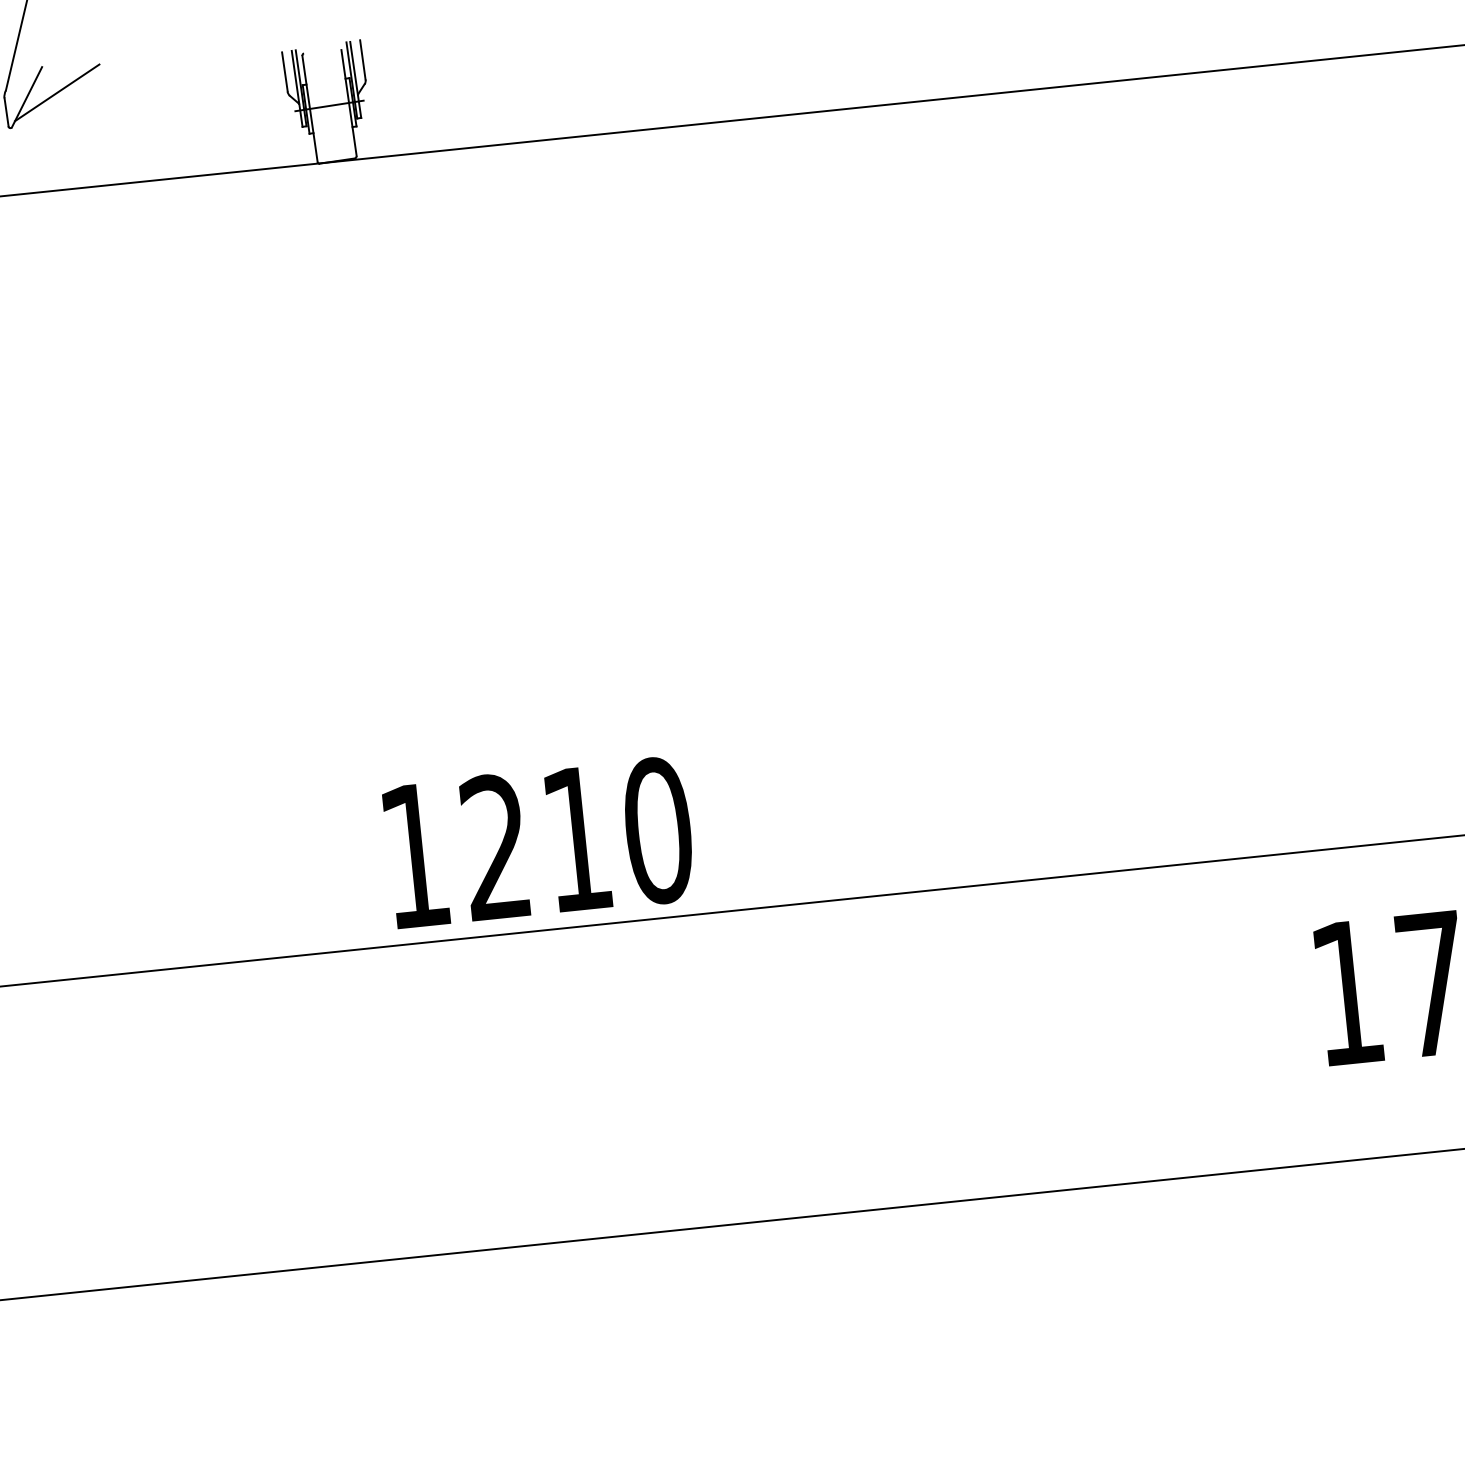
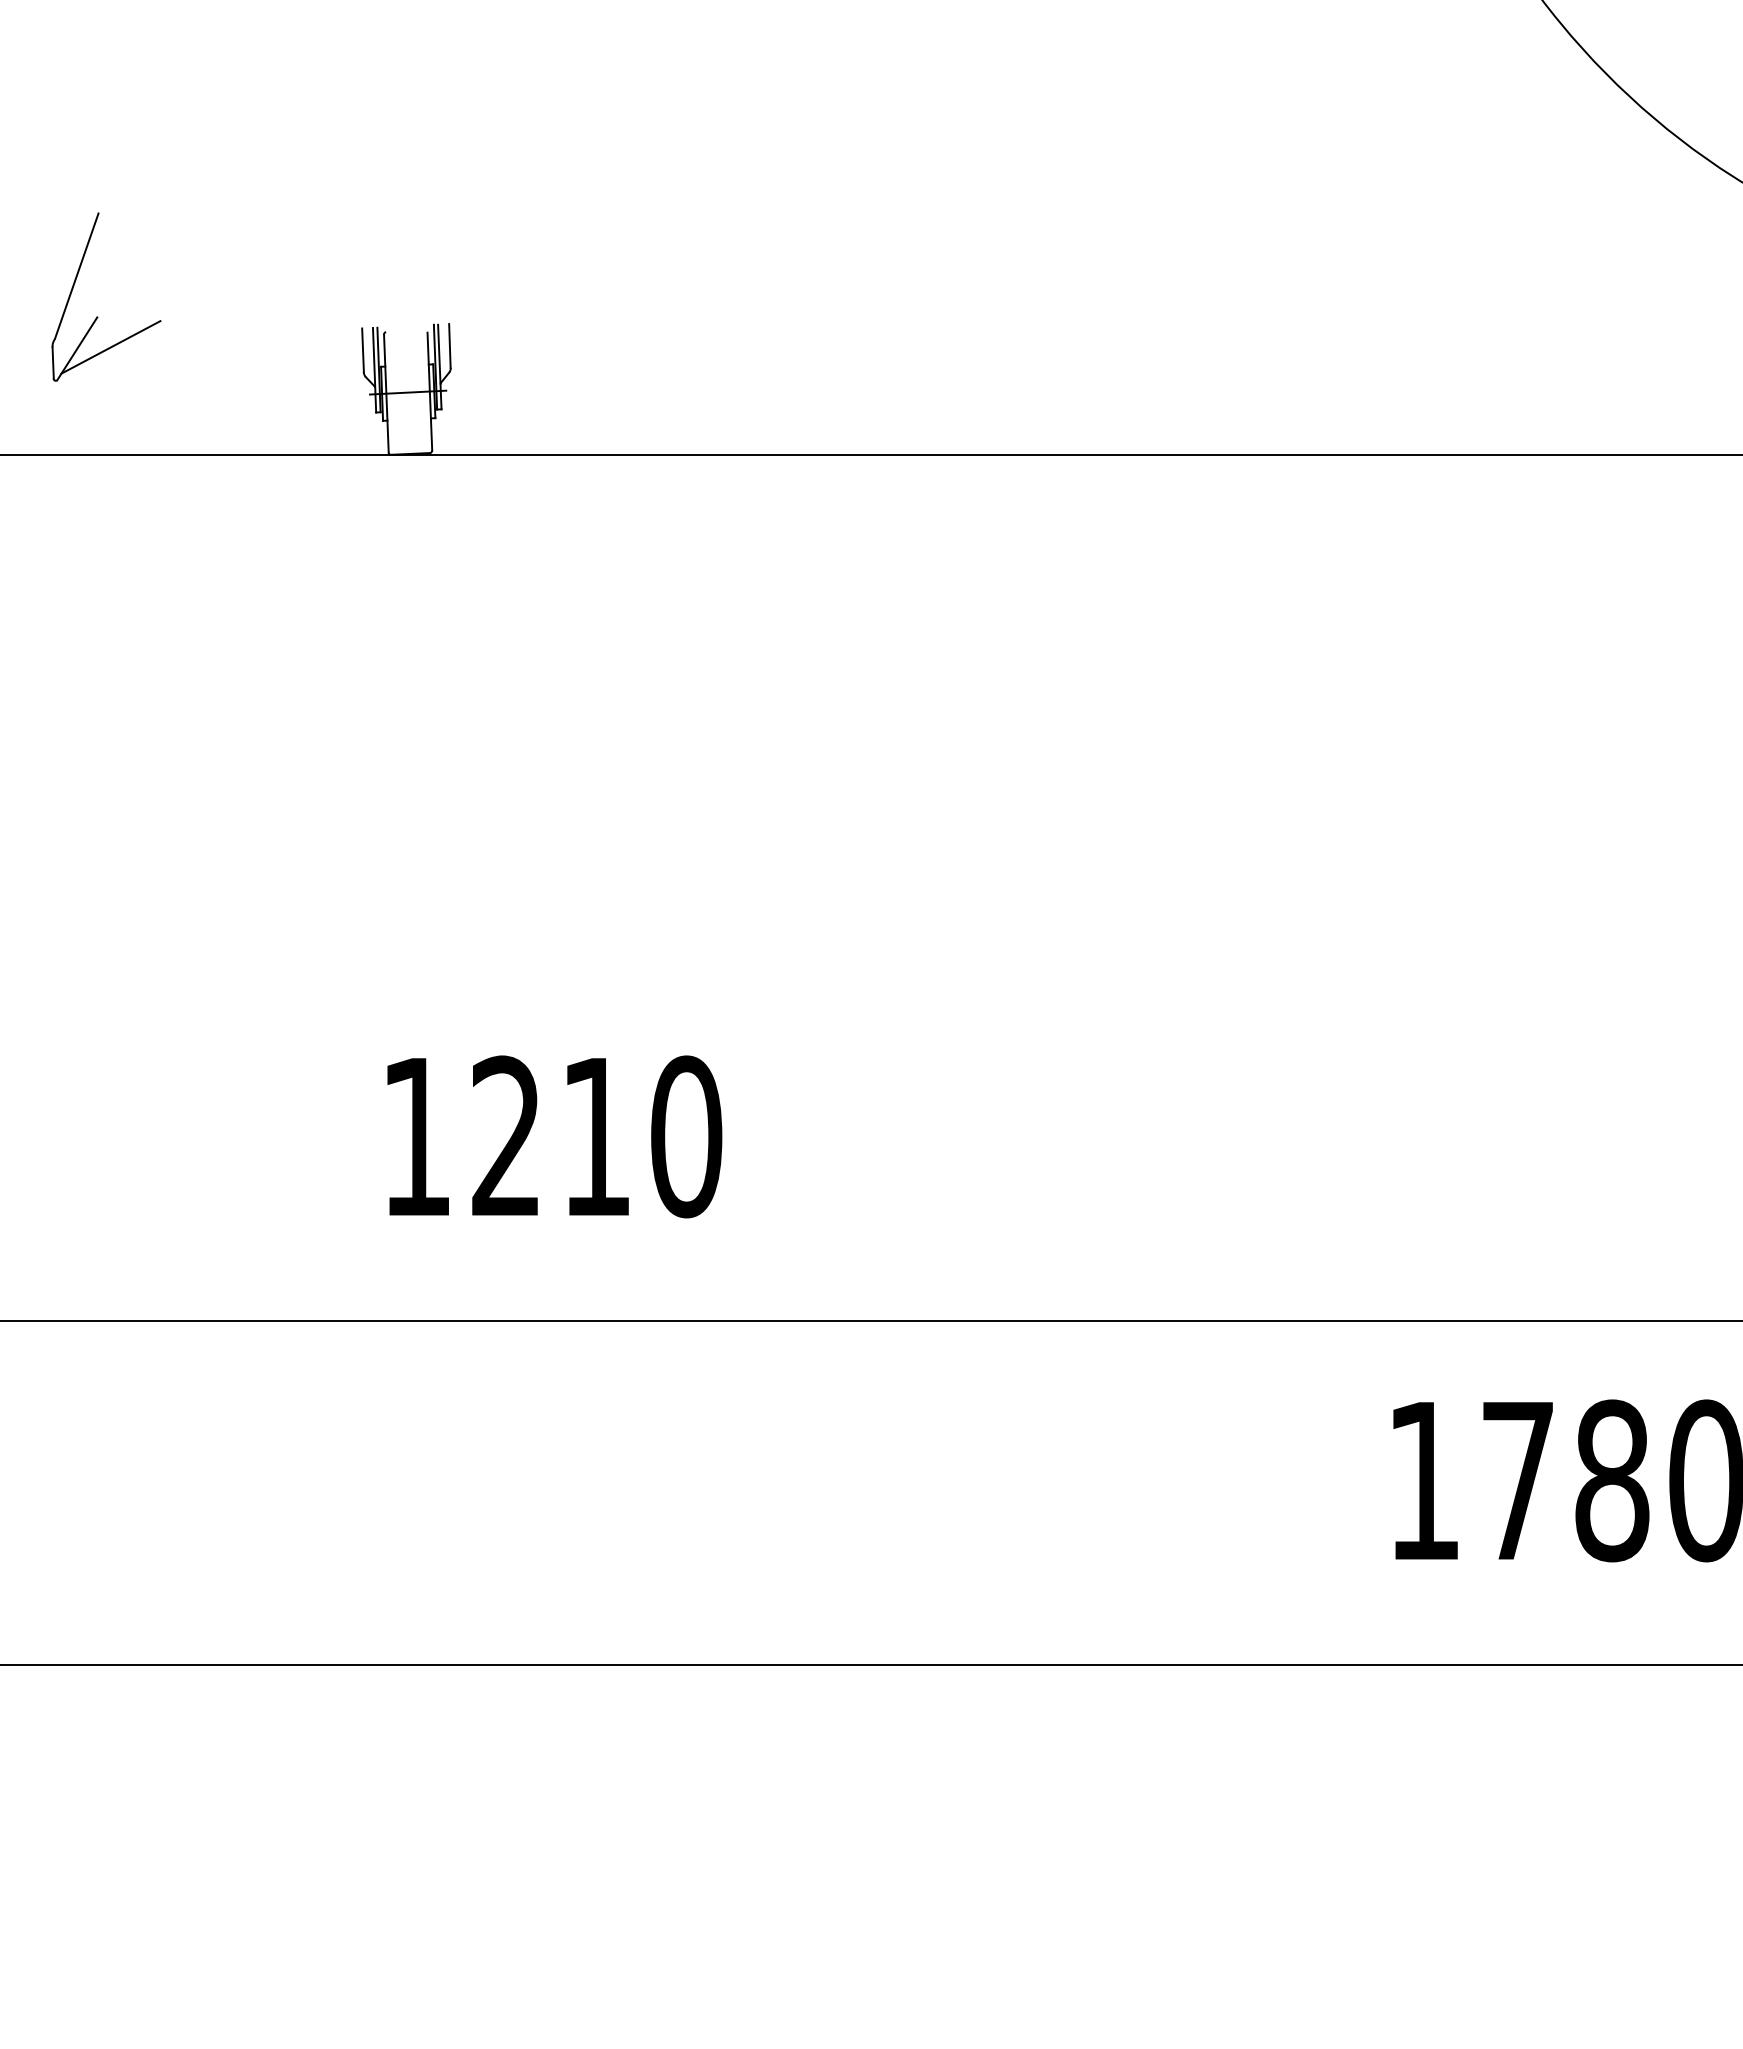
text: (539, 842) -> (554, 1136), moved

